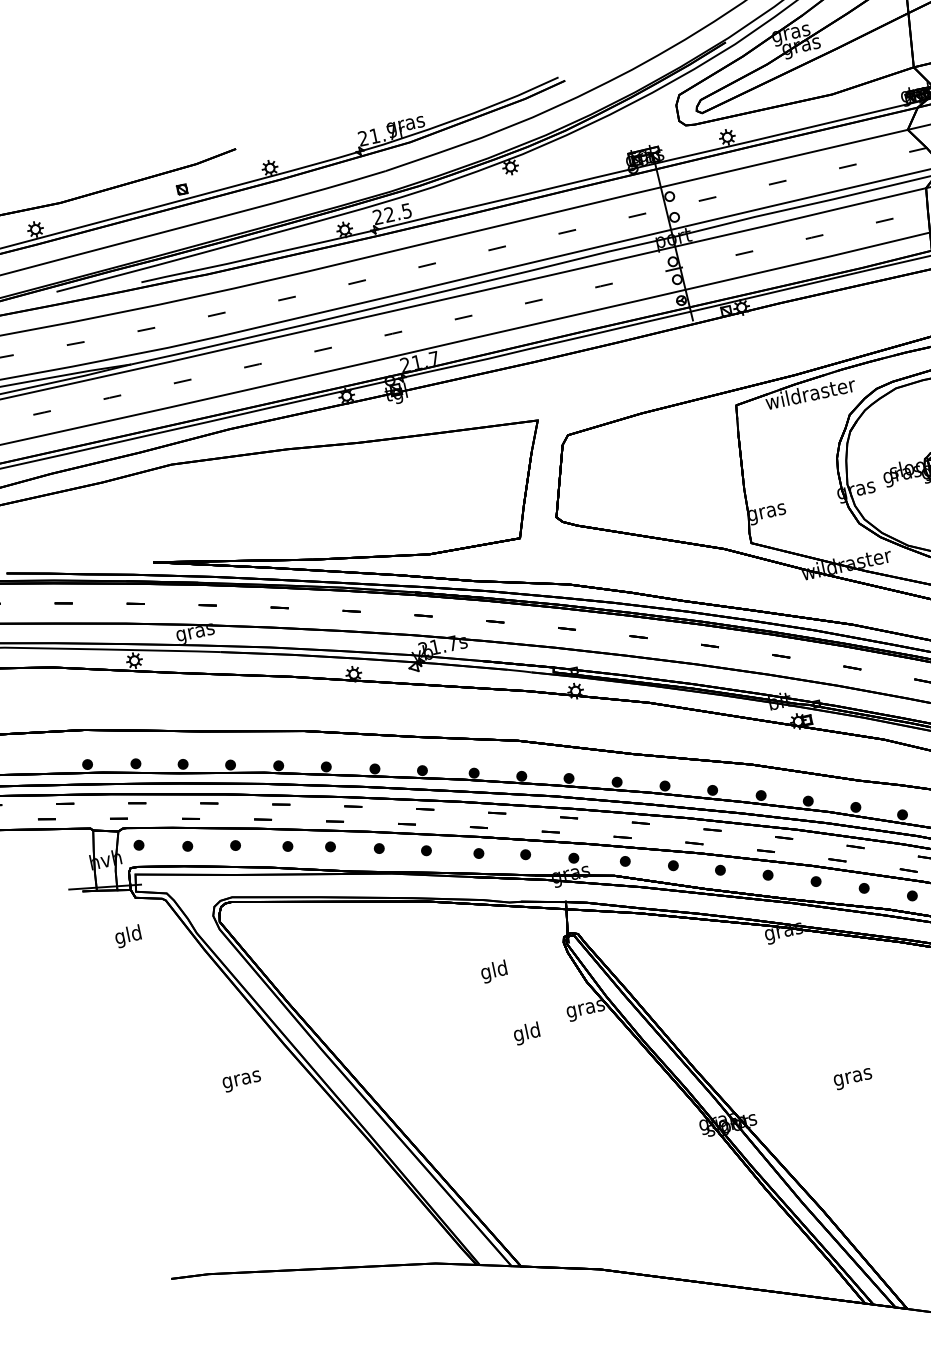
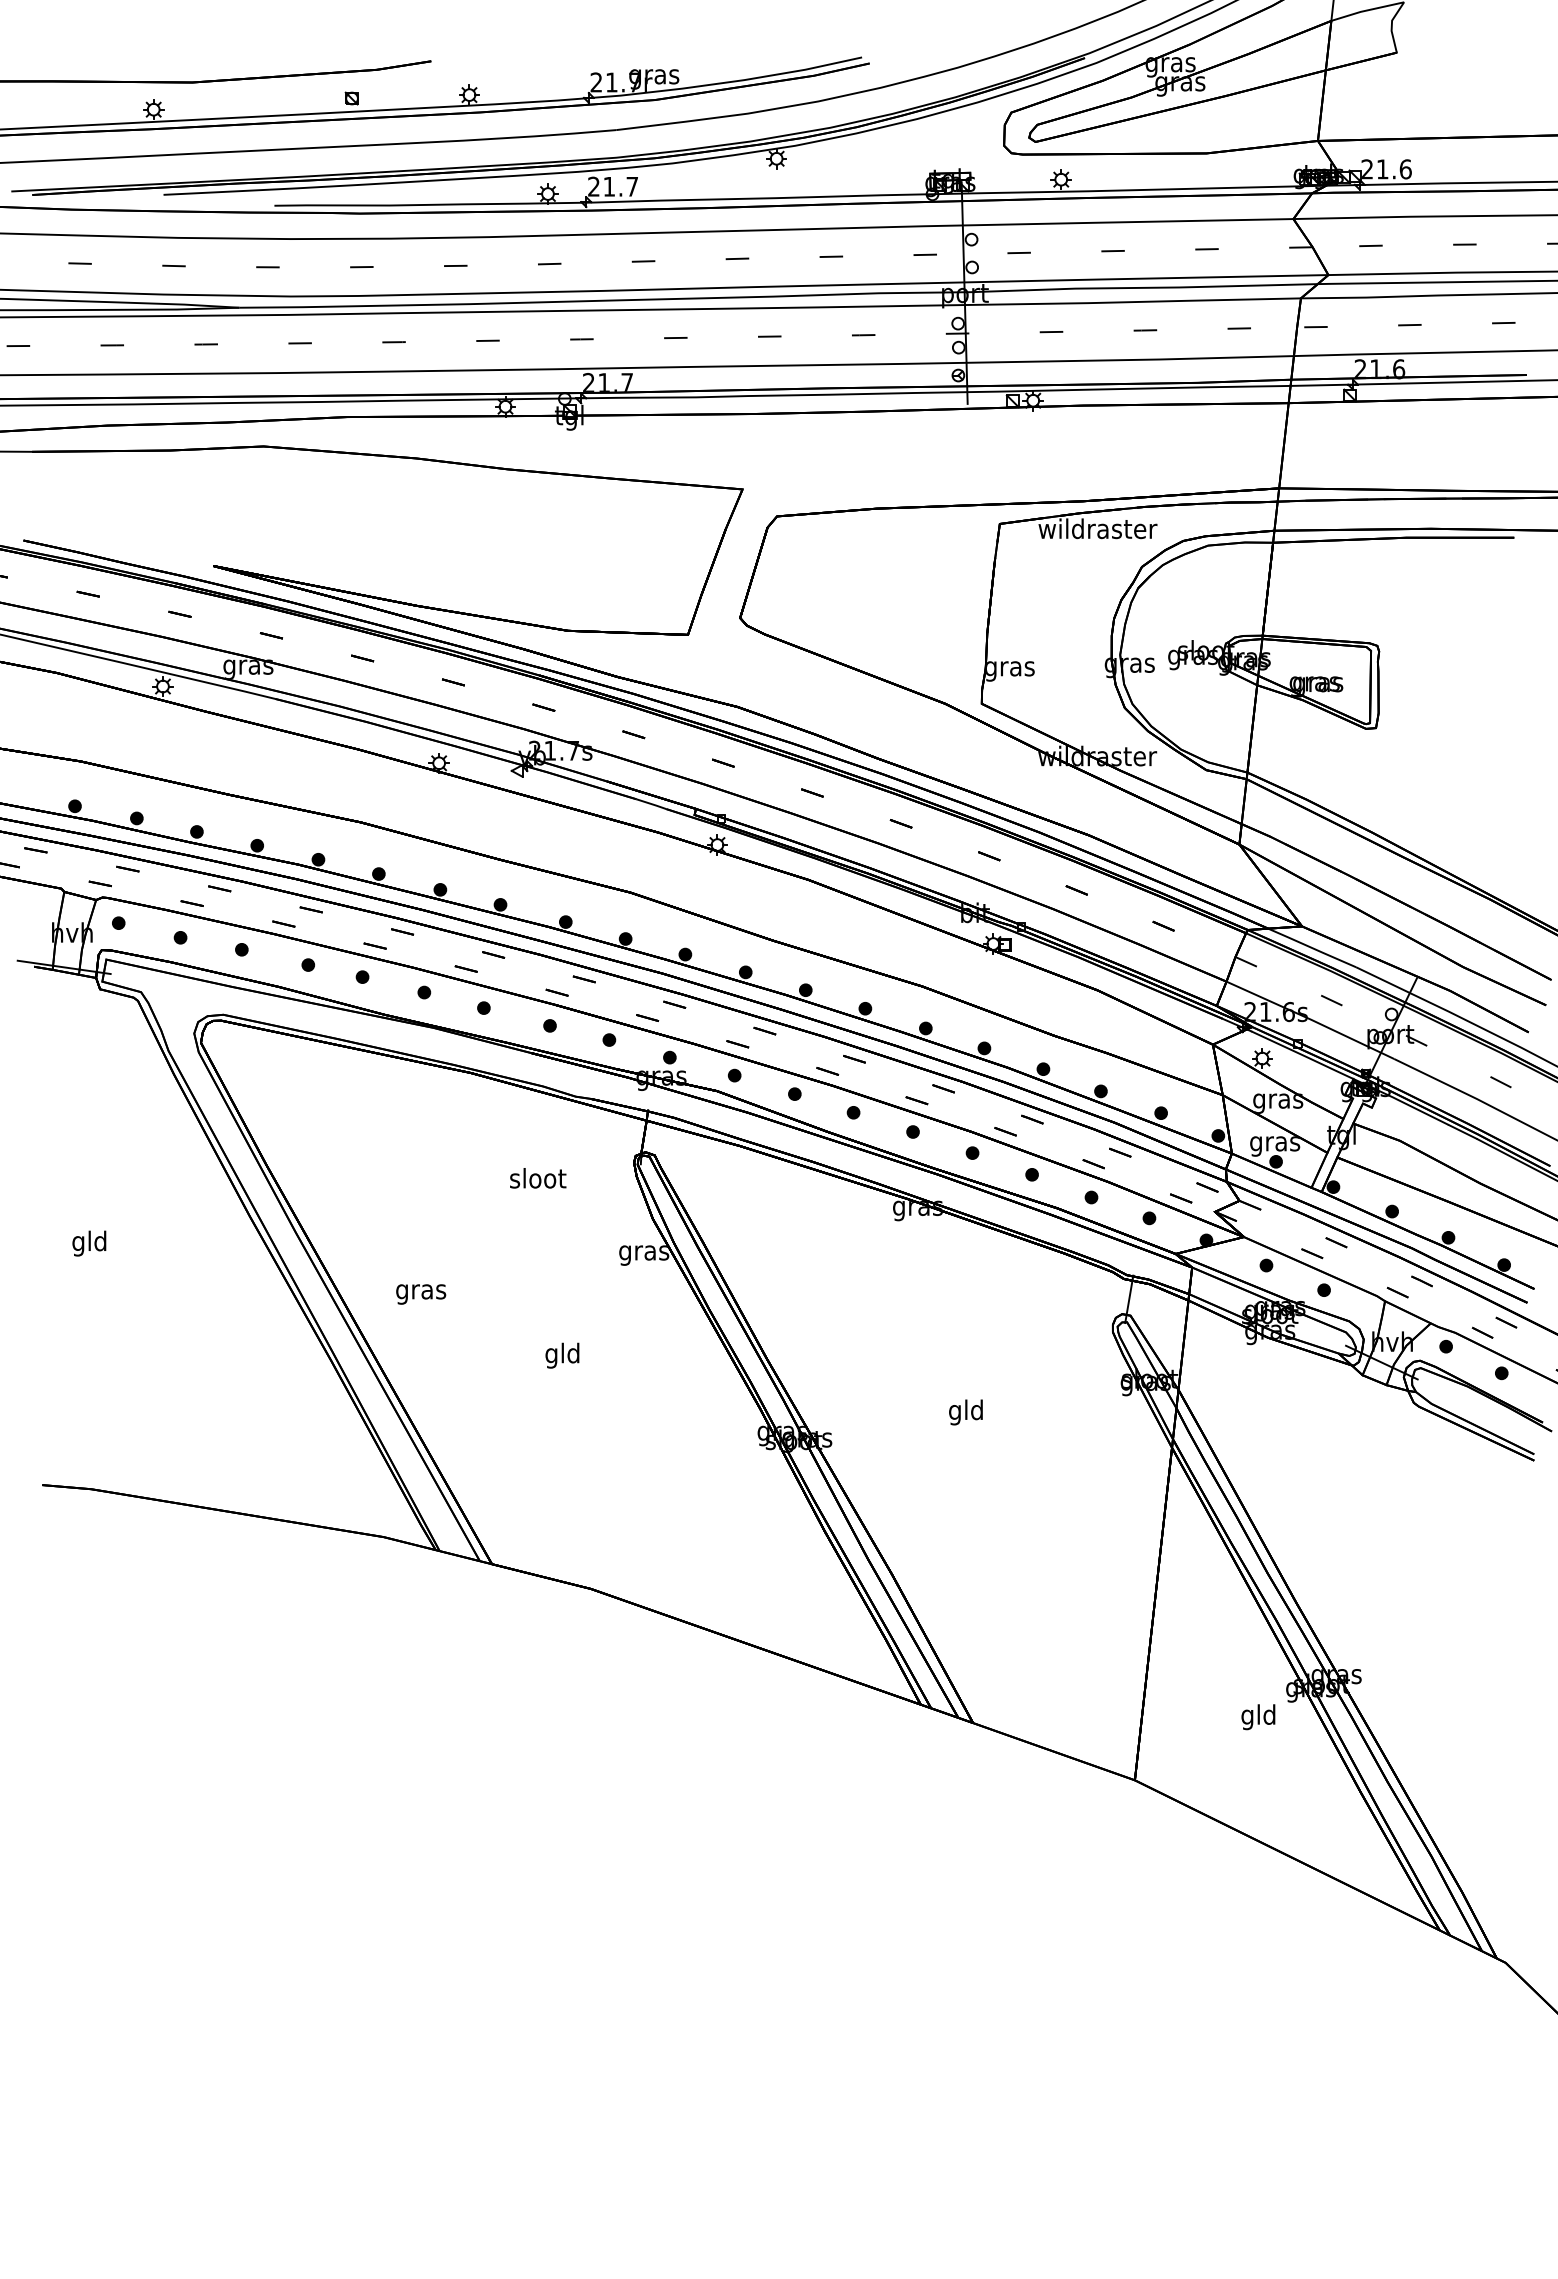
text: (397, 212) -> (620, 186), 22.5 -> 21.7
text: (128, 936) -> (89, 1243), moved
text: (494, 971) -> (538, 1180), gld -> sloot
text: (526, 1033) -> (562, 1355), moved
text: (852, 1077) -> (966, 1412), gras -> gld
text: (242, 1081) -> (421, 1294), moved

